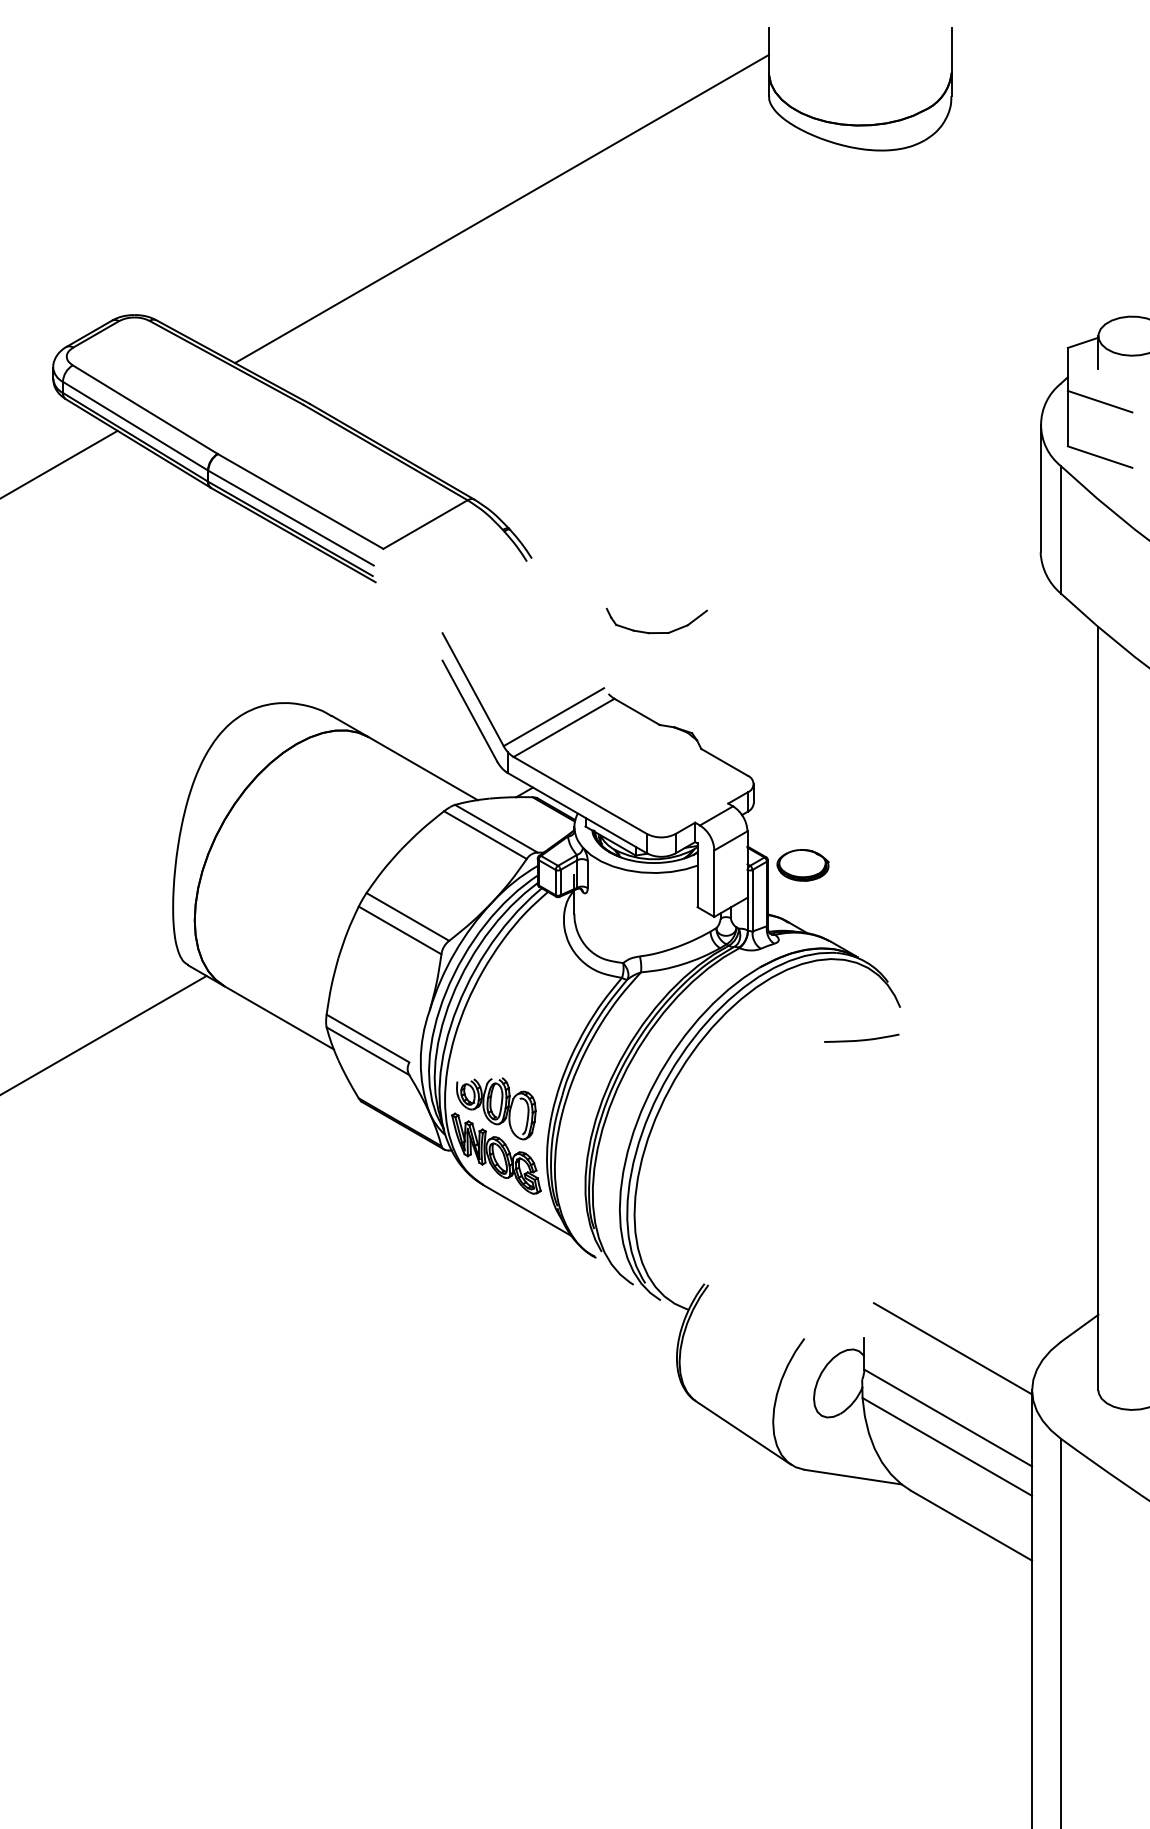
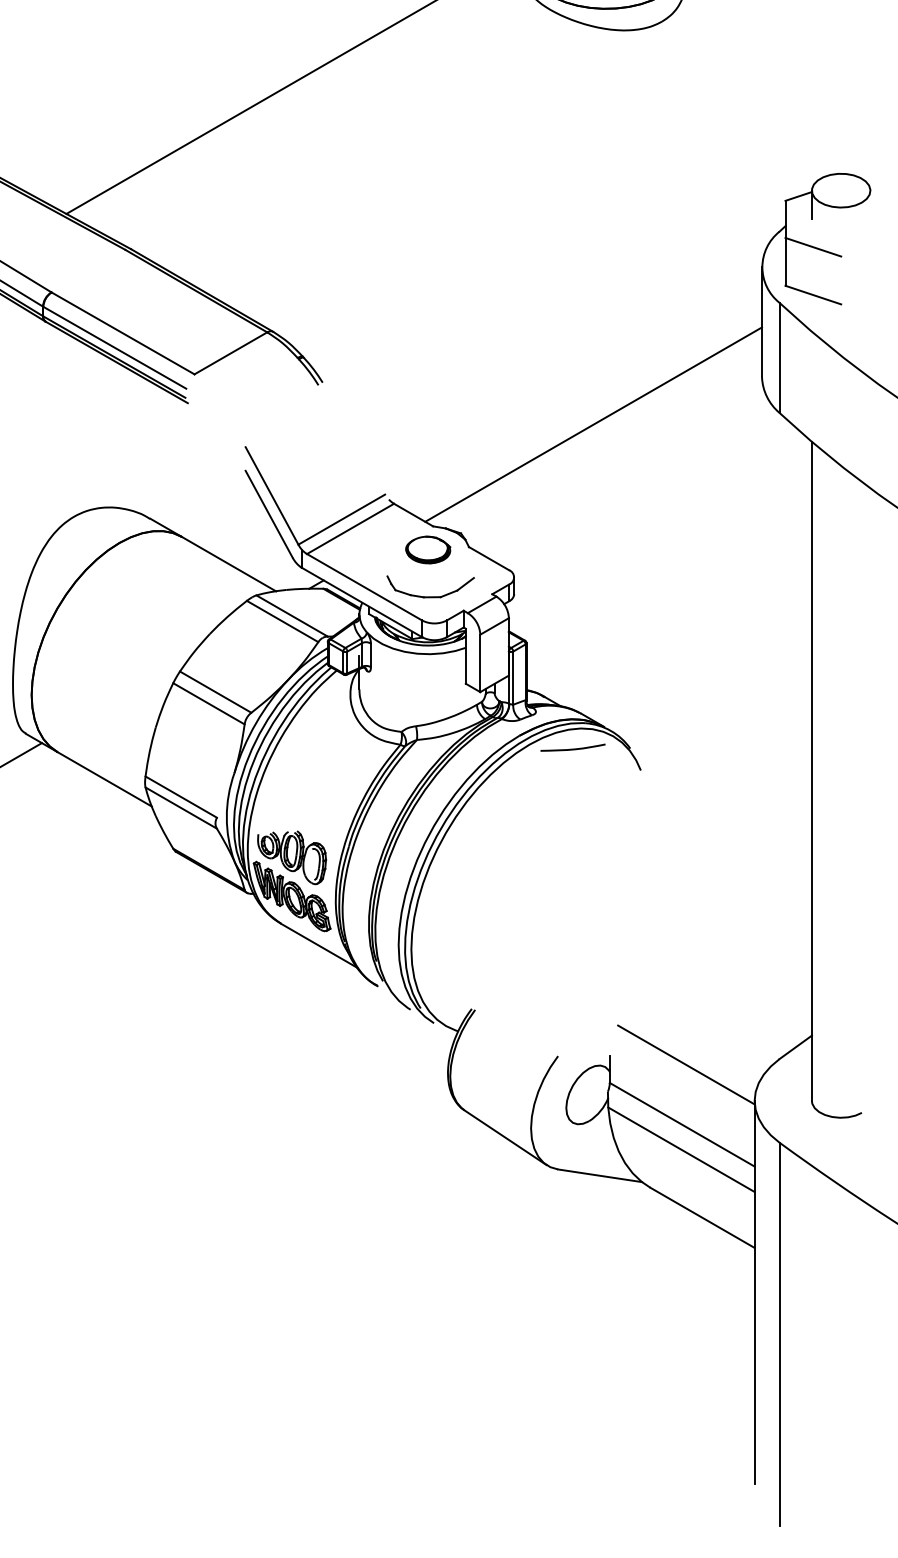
line: (845, 606) -> (593, 424), added
part: (656, 632) -> (430, 596), moved
part: (802, 865) -> (427, 550), moved
curve: (861, 1039) -> (572, 748), moved

